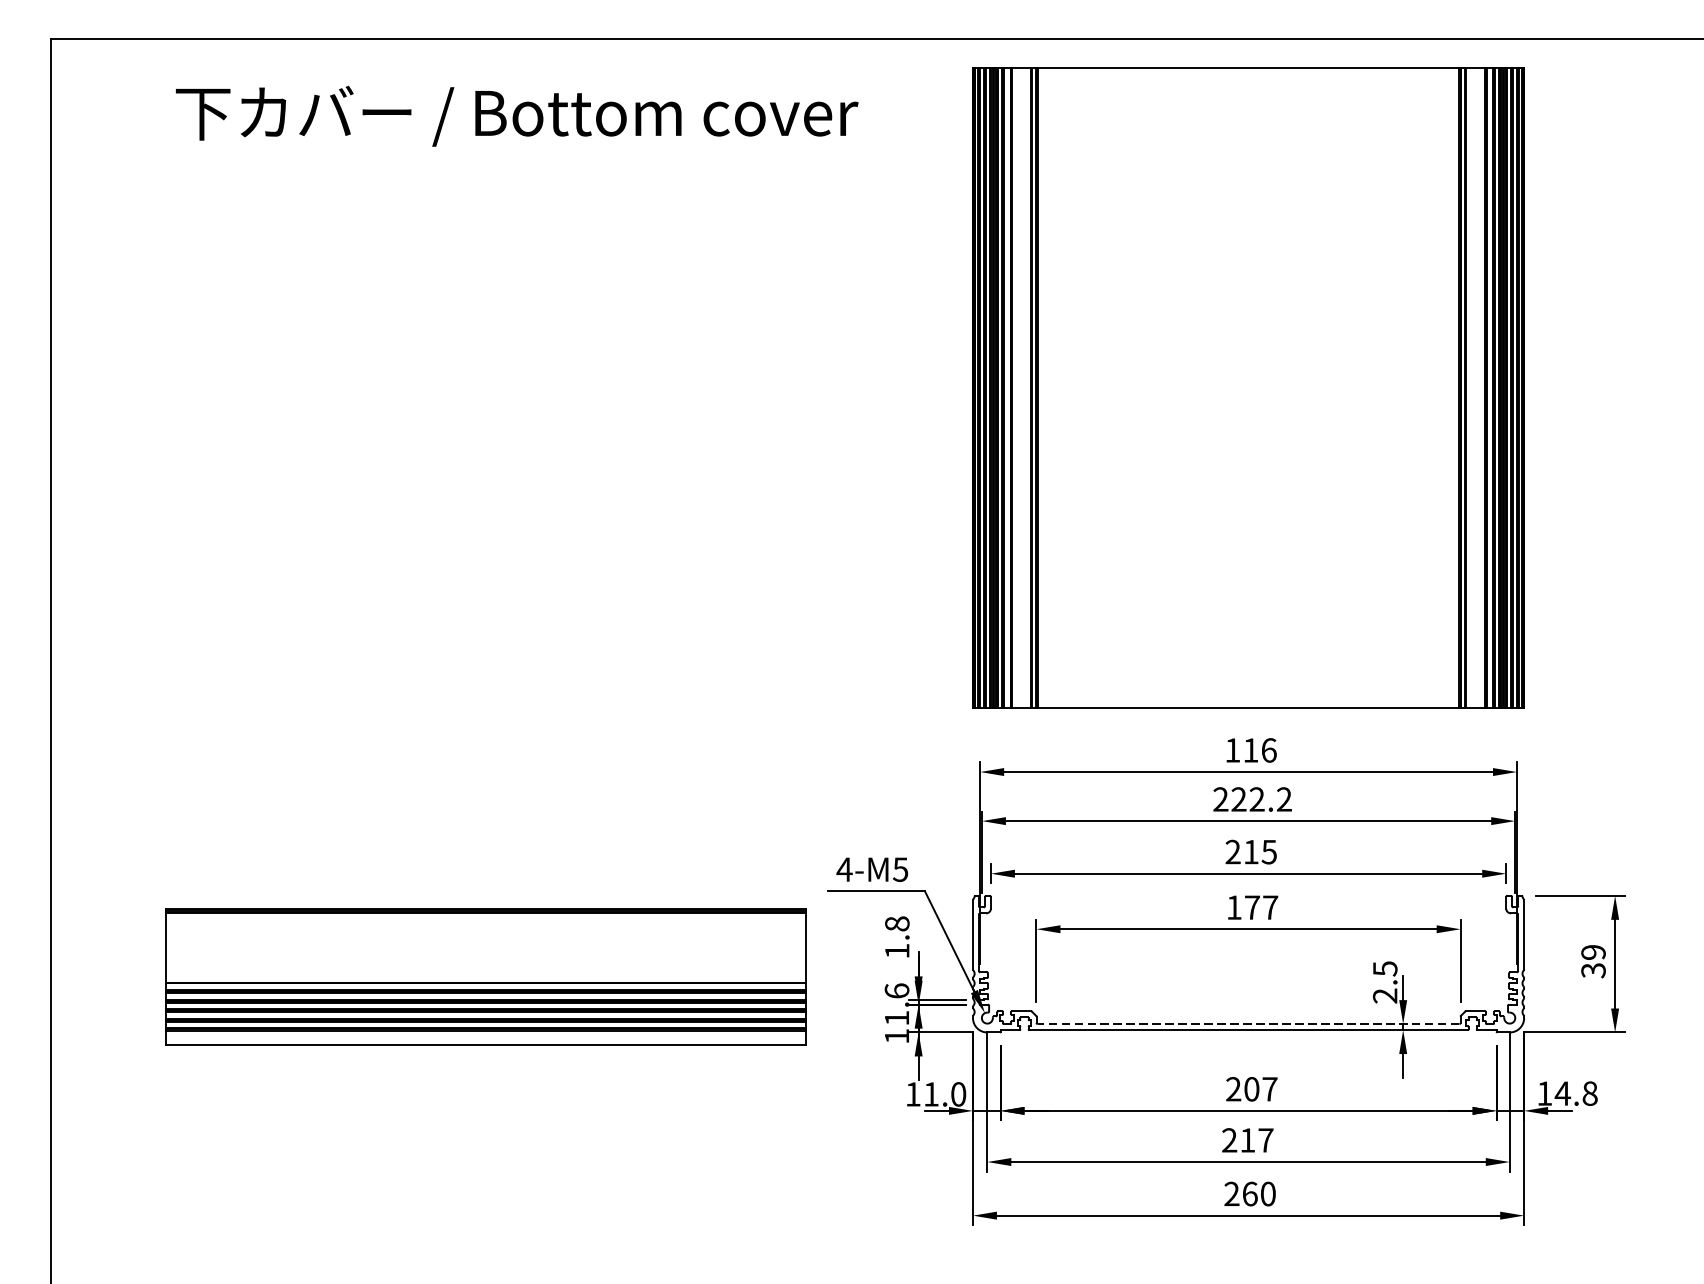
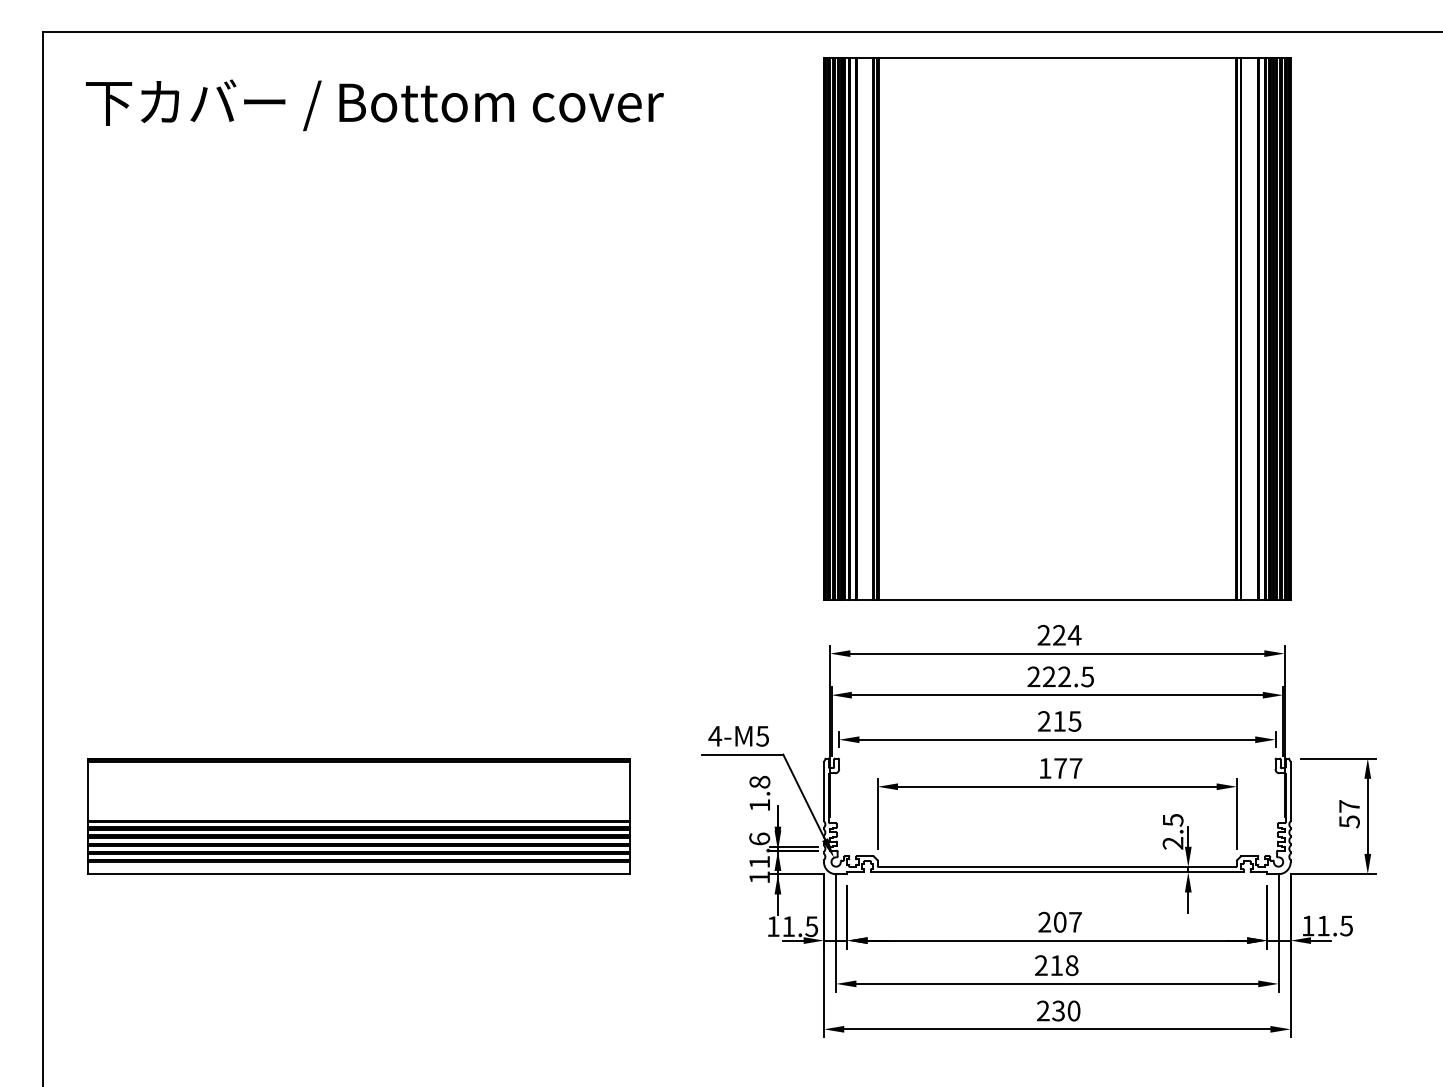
text: (516, 116) -> (374, 105), moved
text: (1251, 749) -> (1059, 634), 116 -> 224
text: (1284, 799) -> (1087, 676), 222.2 -> 222.5
text: (1593, 960) -> (1349, 813), 39 -> 57
part: (485, 977) -> (358, 816), moved
line: (1248, 1024) -> (1057, 867), dashed -> solid
text: (1575, 1093) -> (1334, 925), 14.8 -> 11.5
text: (958, 1094) -> (811, 926), 11.0 -> 11.5
text: (1265, 1140) -> (1071, 965), 217 -> 218
text: (1249, 1193) -> (1058, 1010), 260 -> 230

